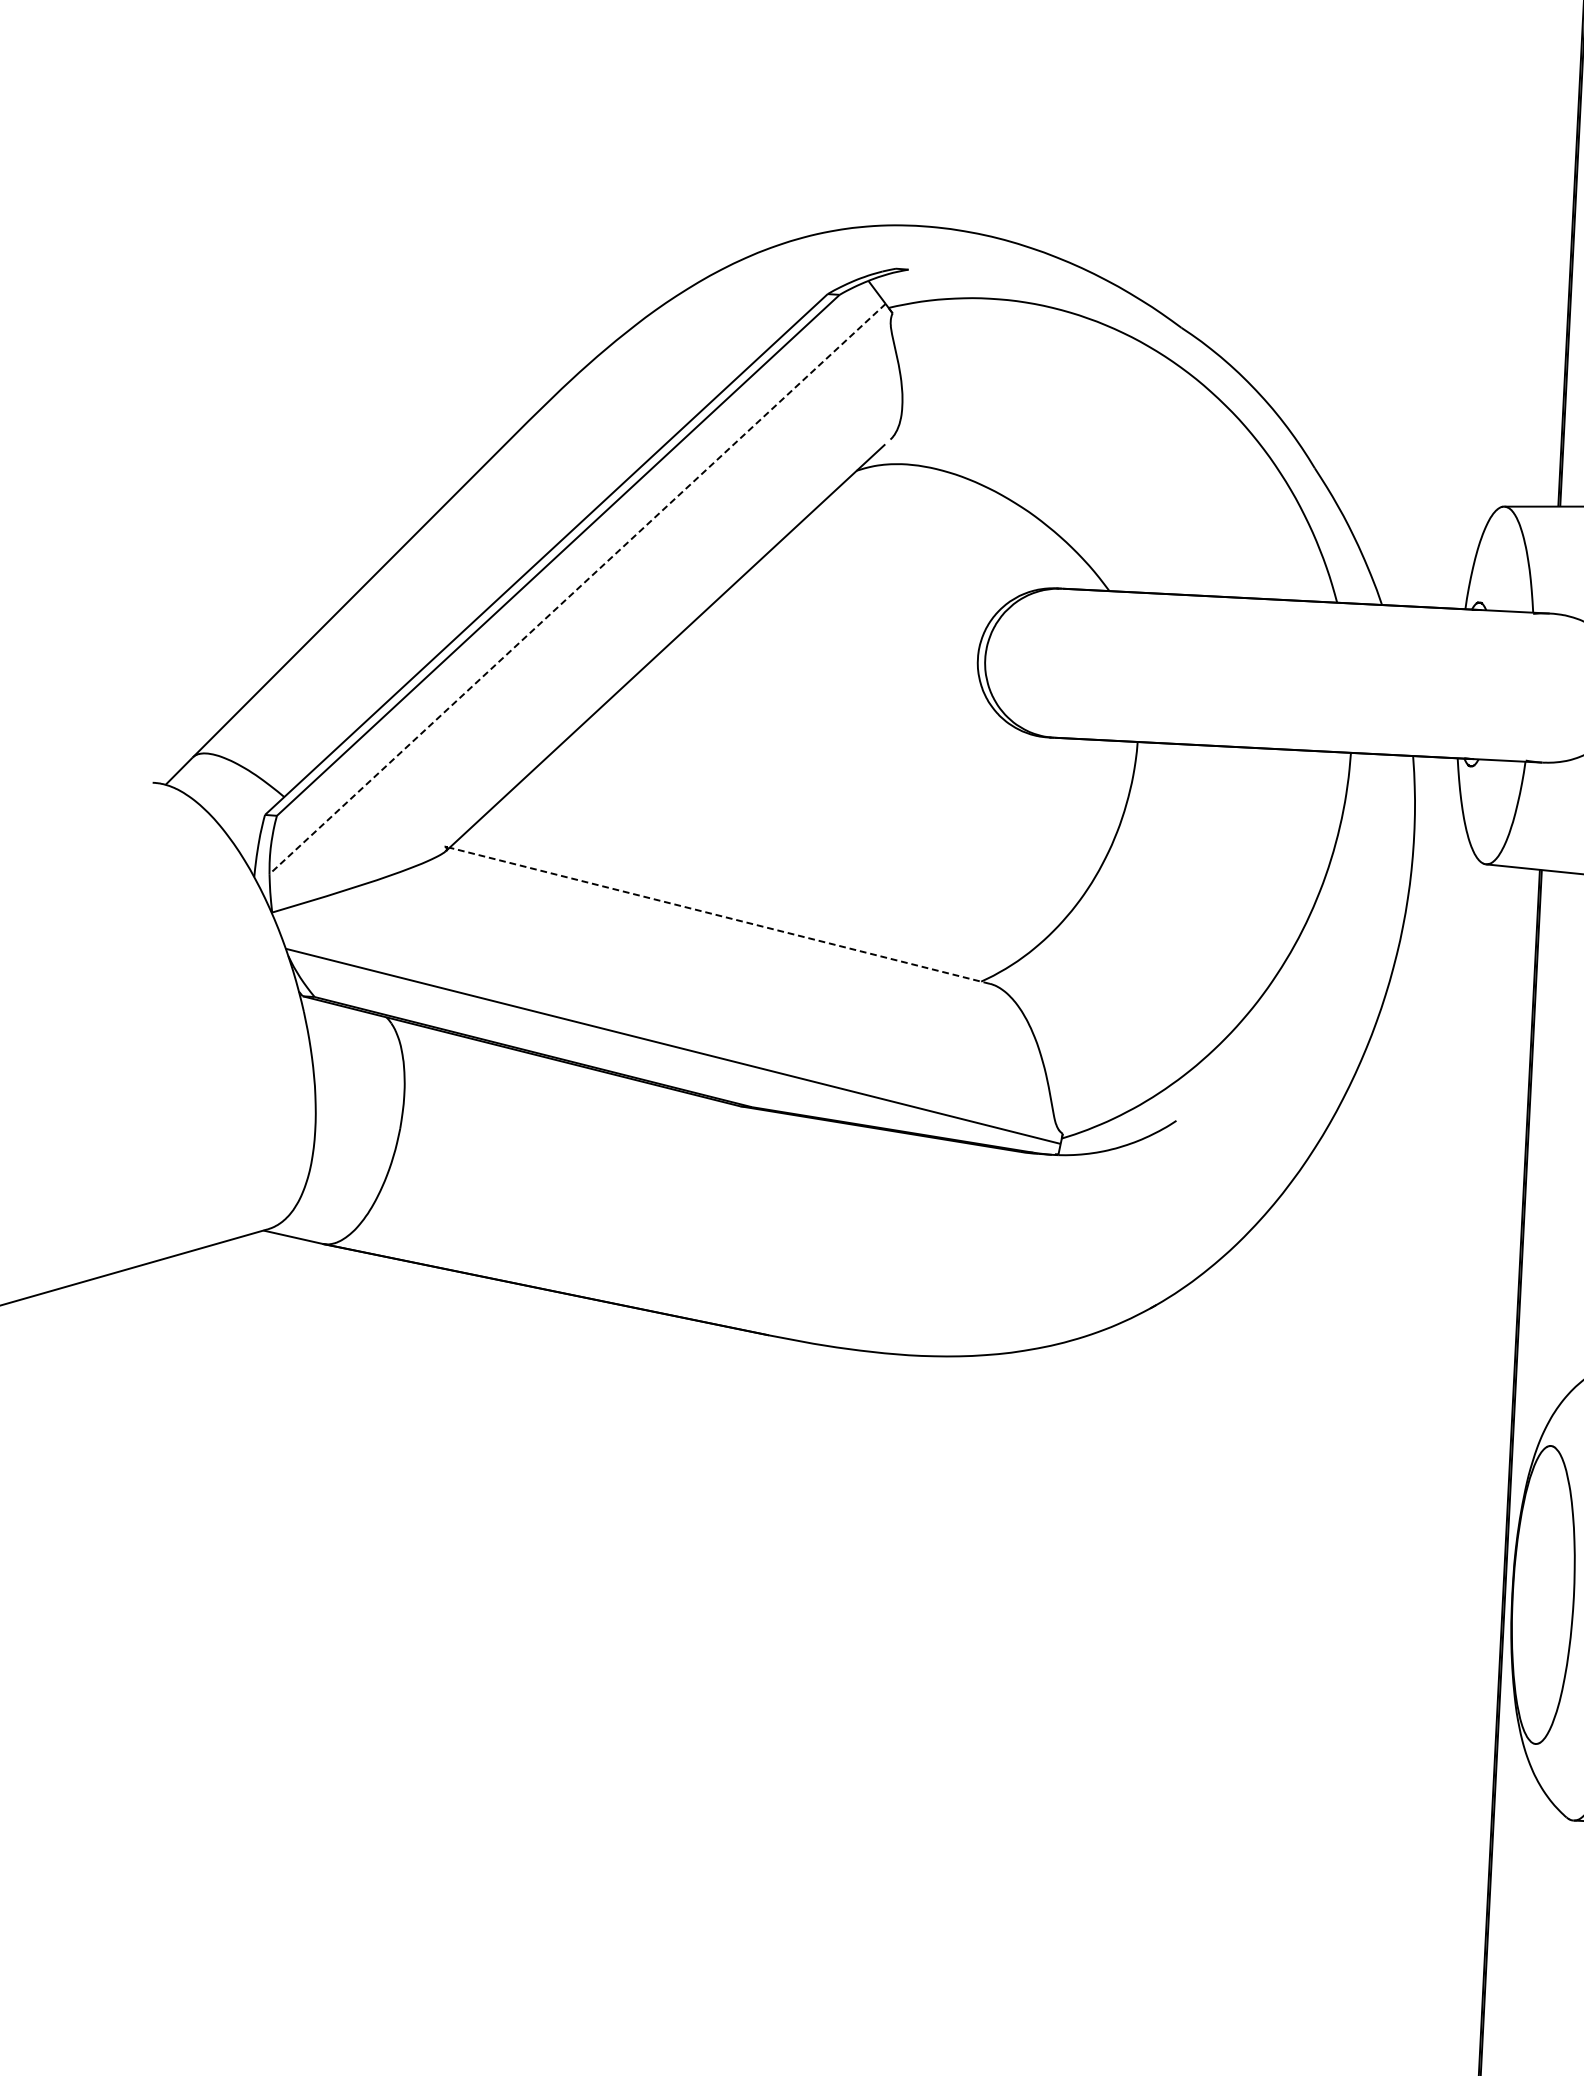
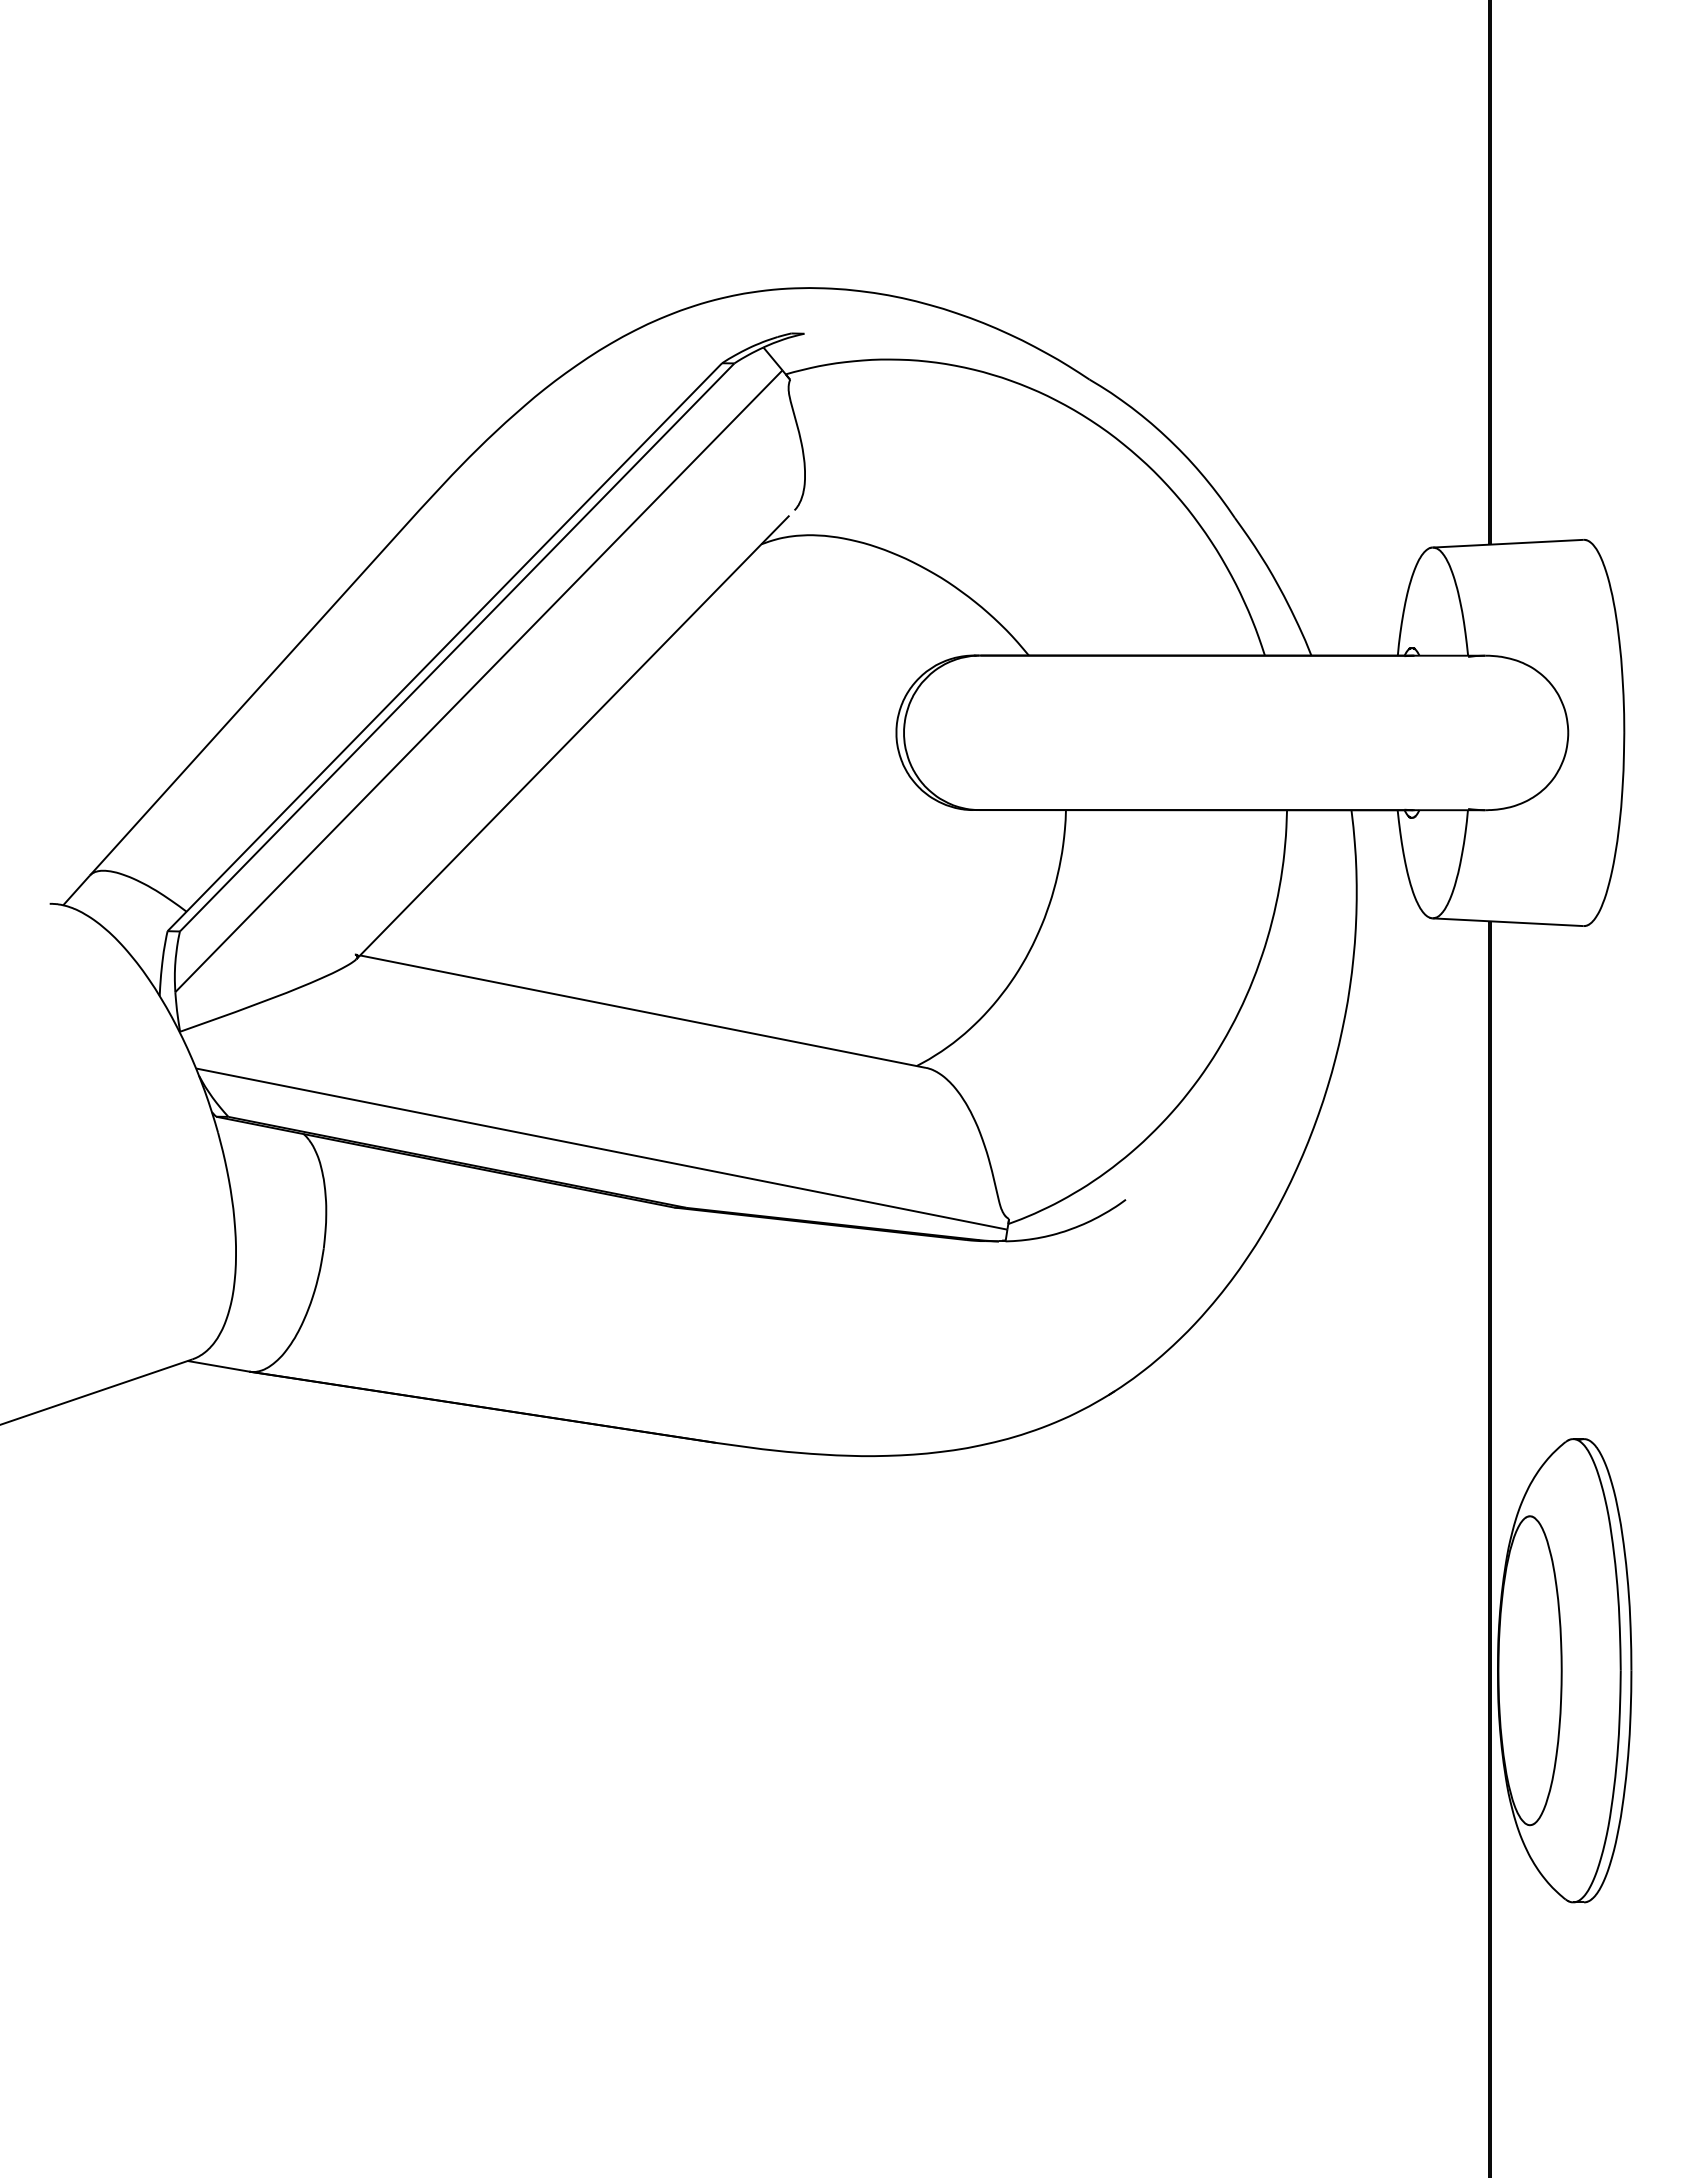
line: (577, 589) -> (478, 681), dashed -> solid
line: (719, 915) -> (642, 1011), dashed -> solid

